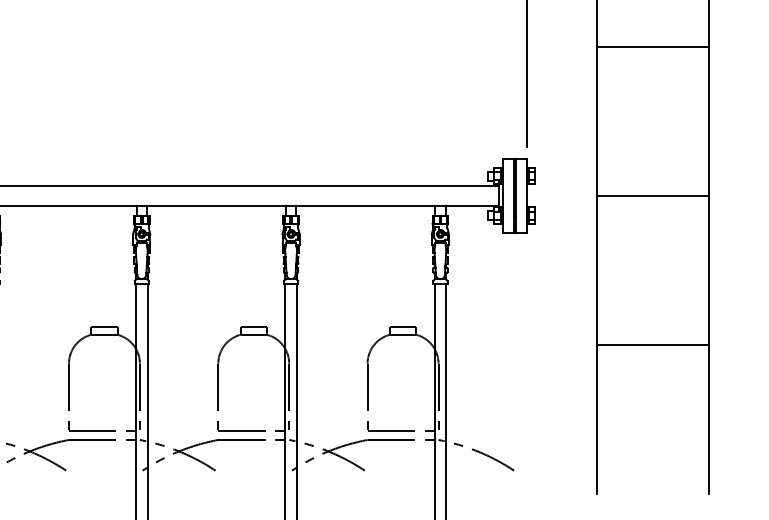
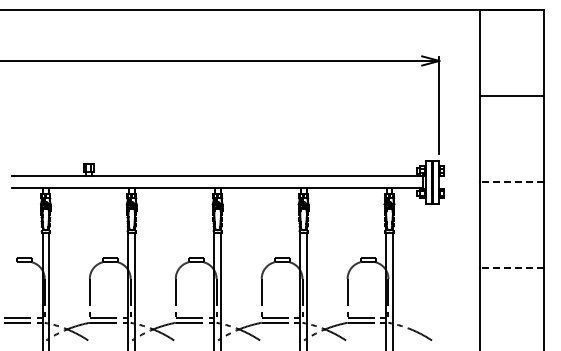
line: (652, 196) -> (511, 182), solid -> dashed
line: (652, 345) -> (511, 268), solid -> dashed

